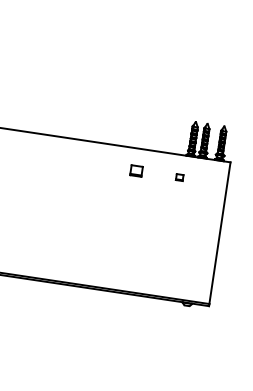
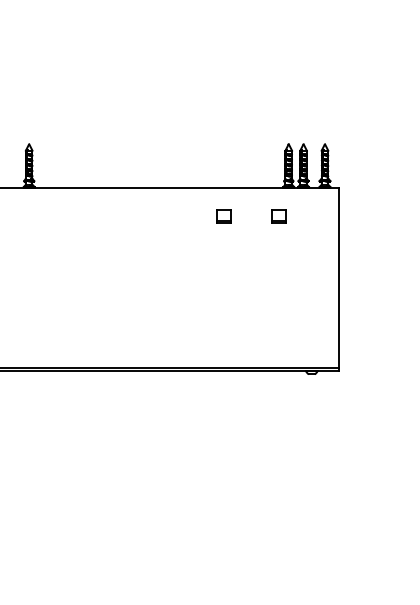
part: (179, 177) -> (278, 216), size x1.67

